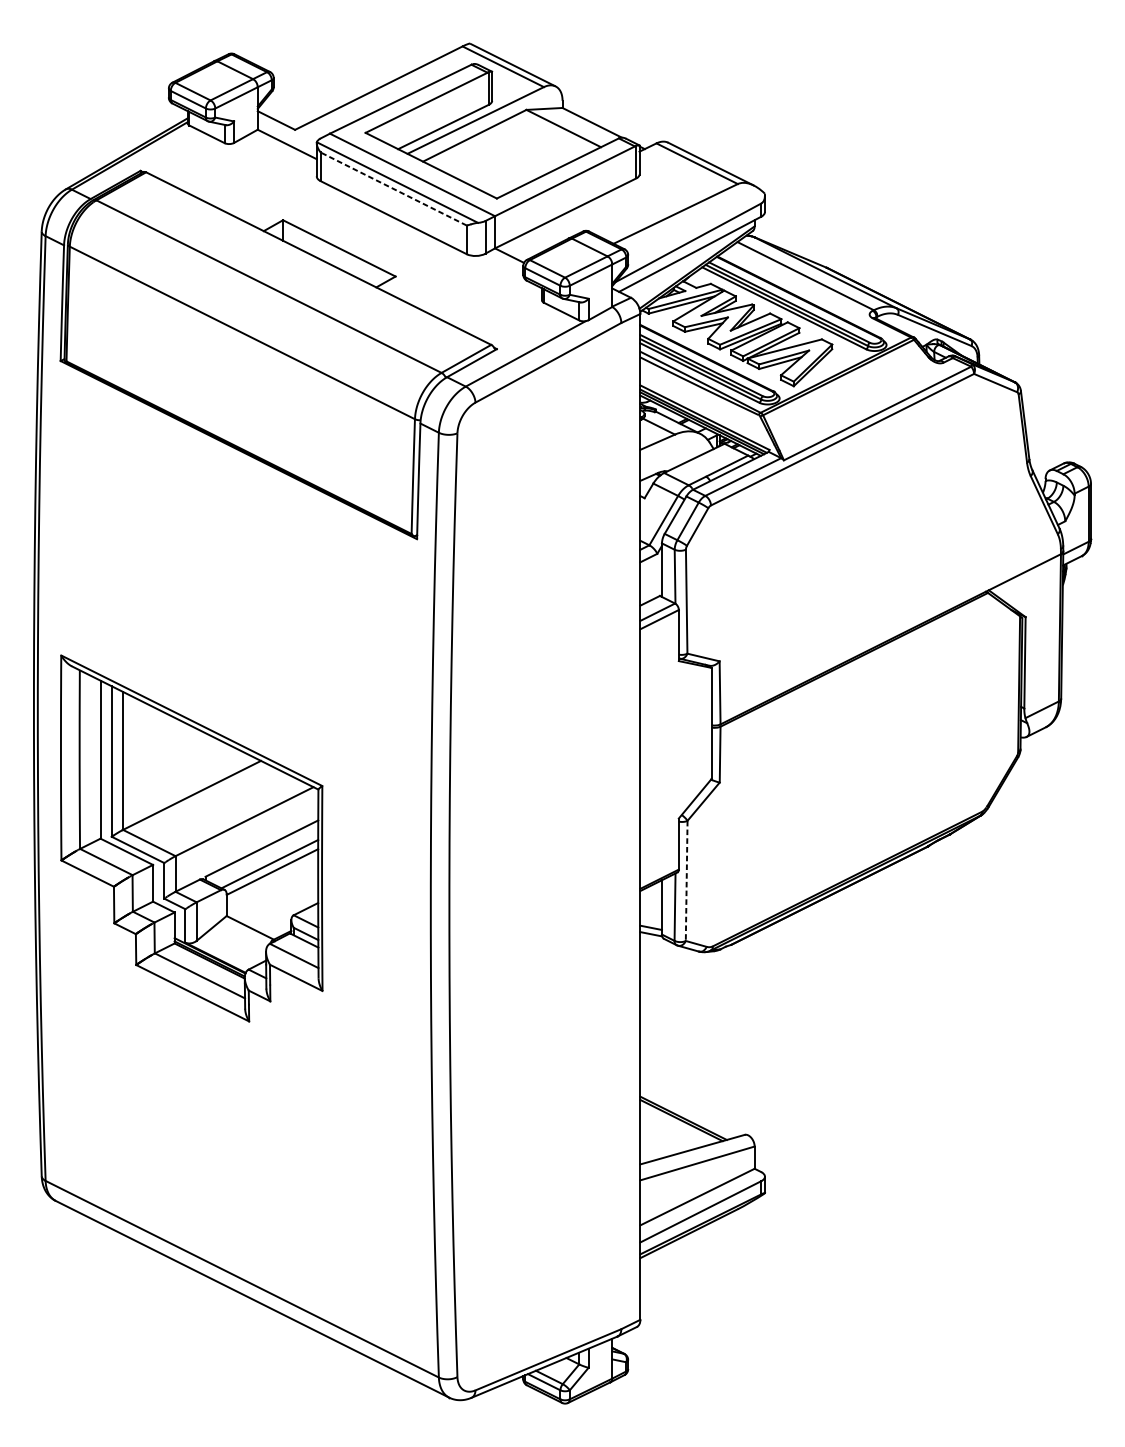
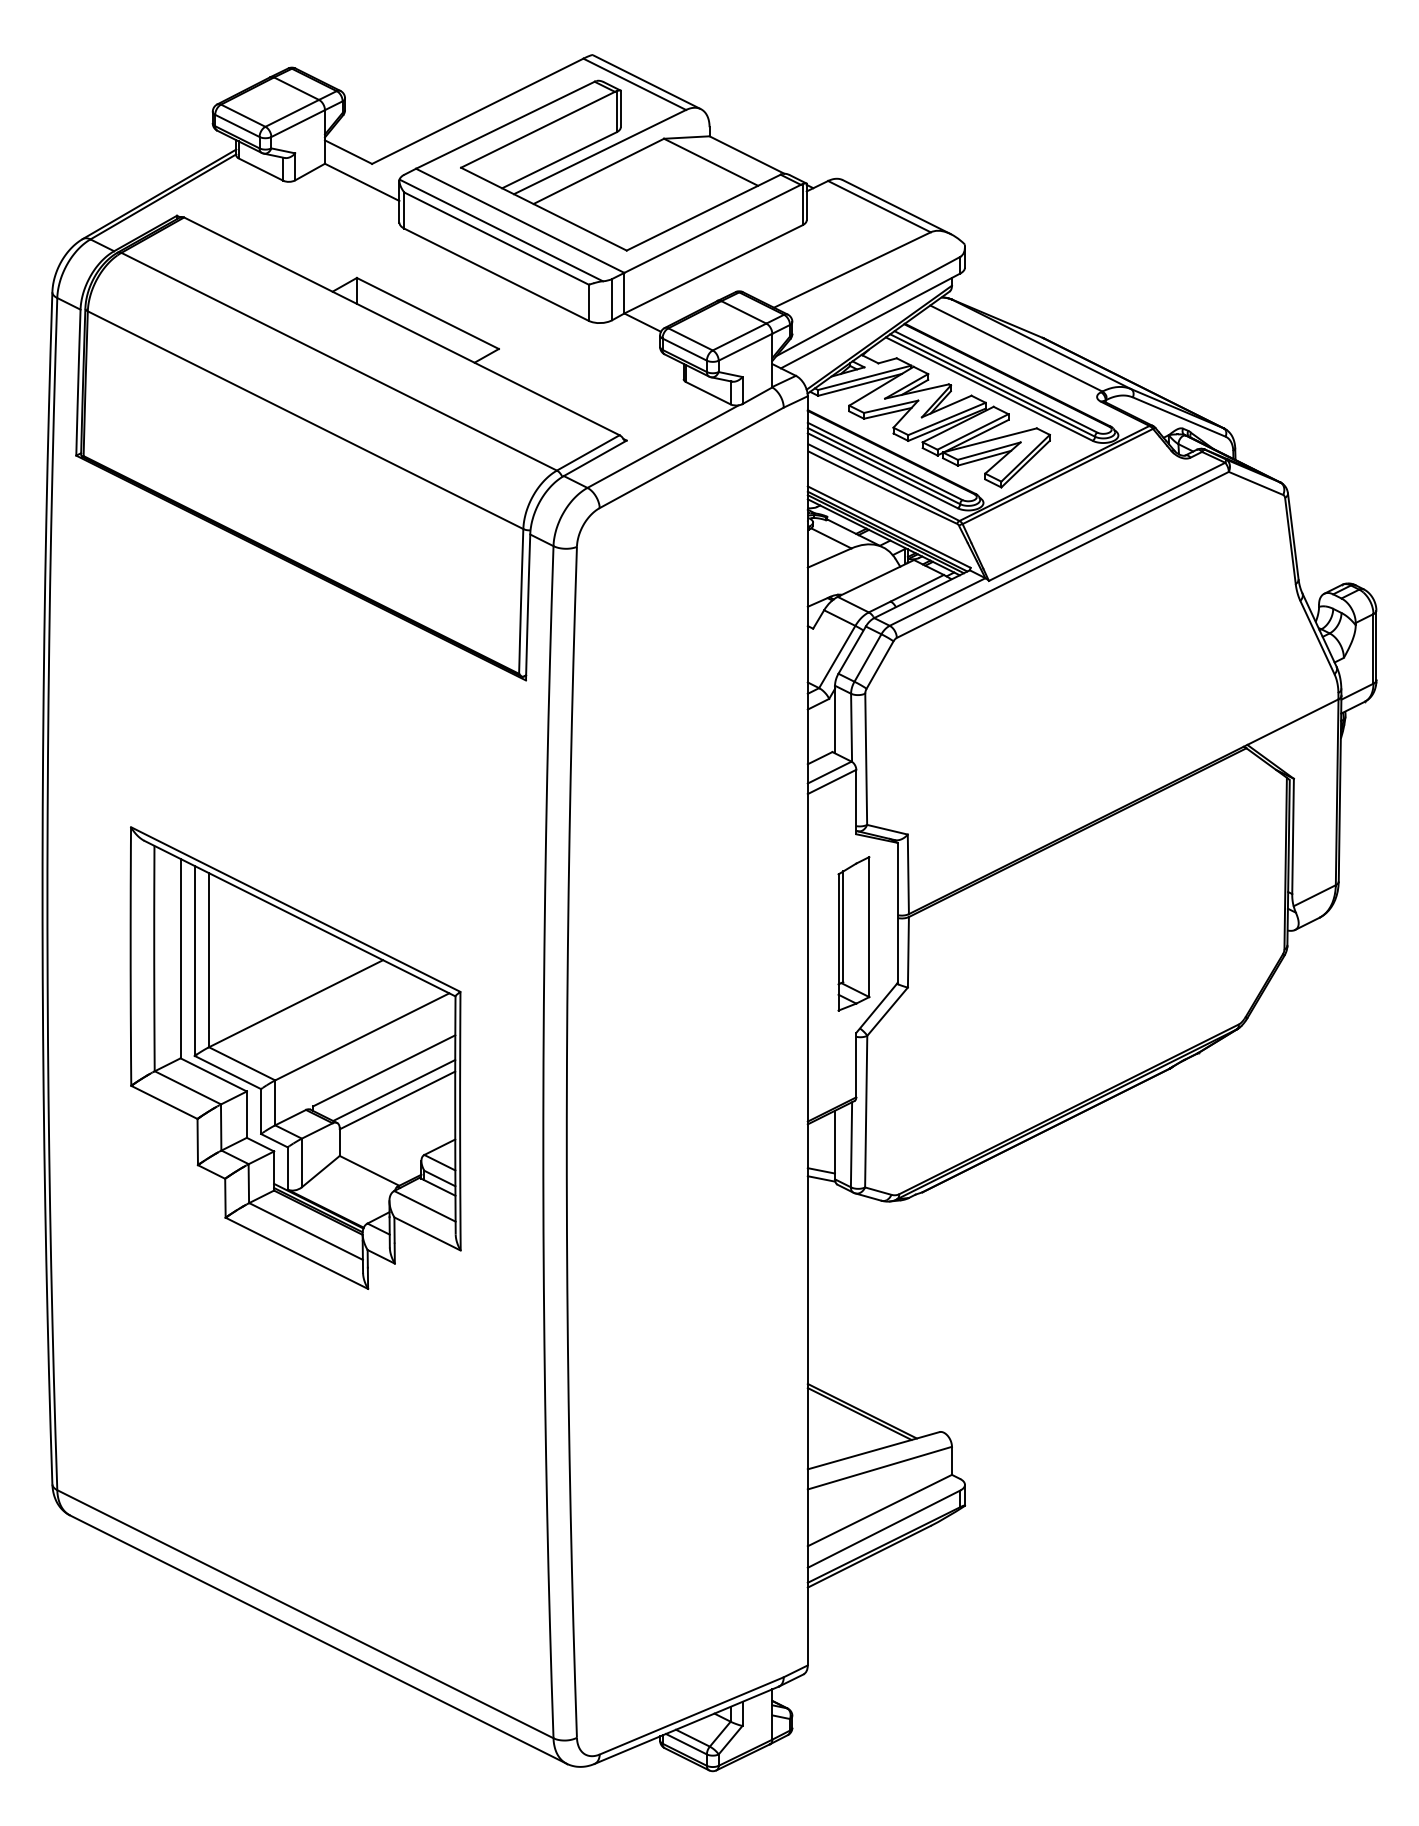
line: (393, 188) -> (496, 238), dashed -> solid
part: (676, 739) -> (853, 933), added
part: (191, 838) -> (295, 1057), moved
line: (686, 880) -> (866, 1111), dashed -> solid

